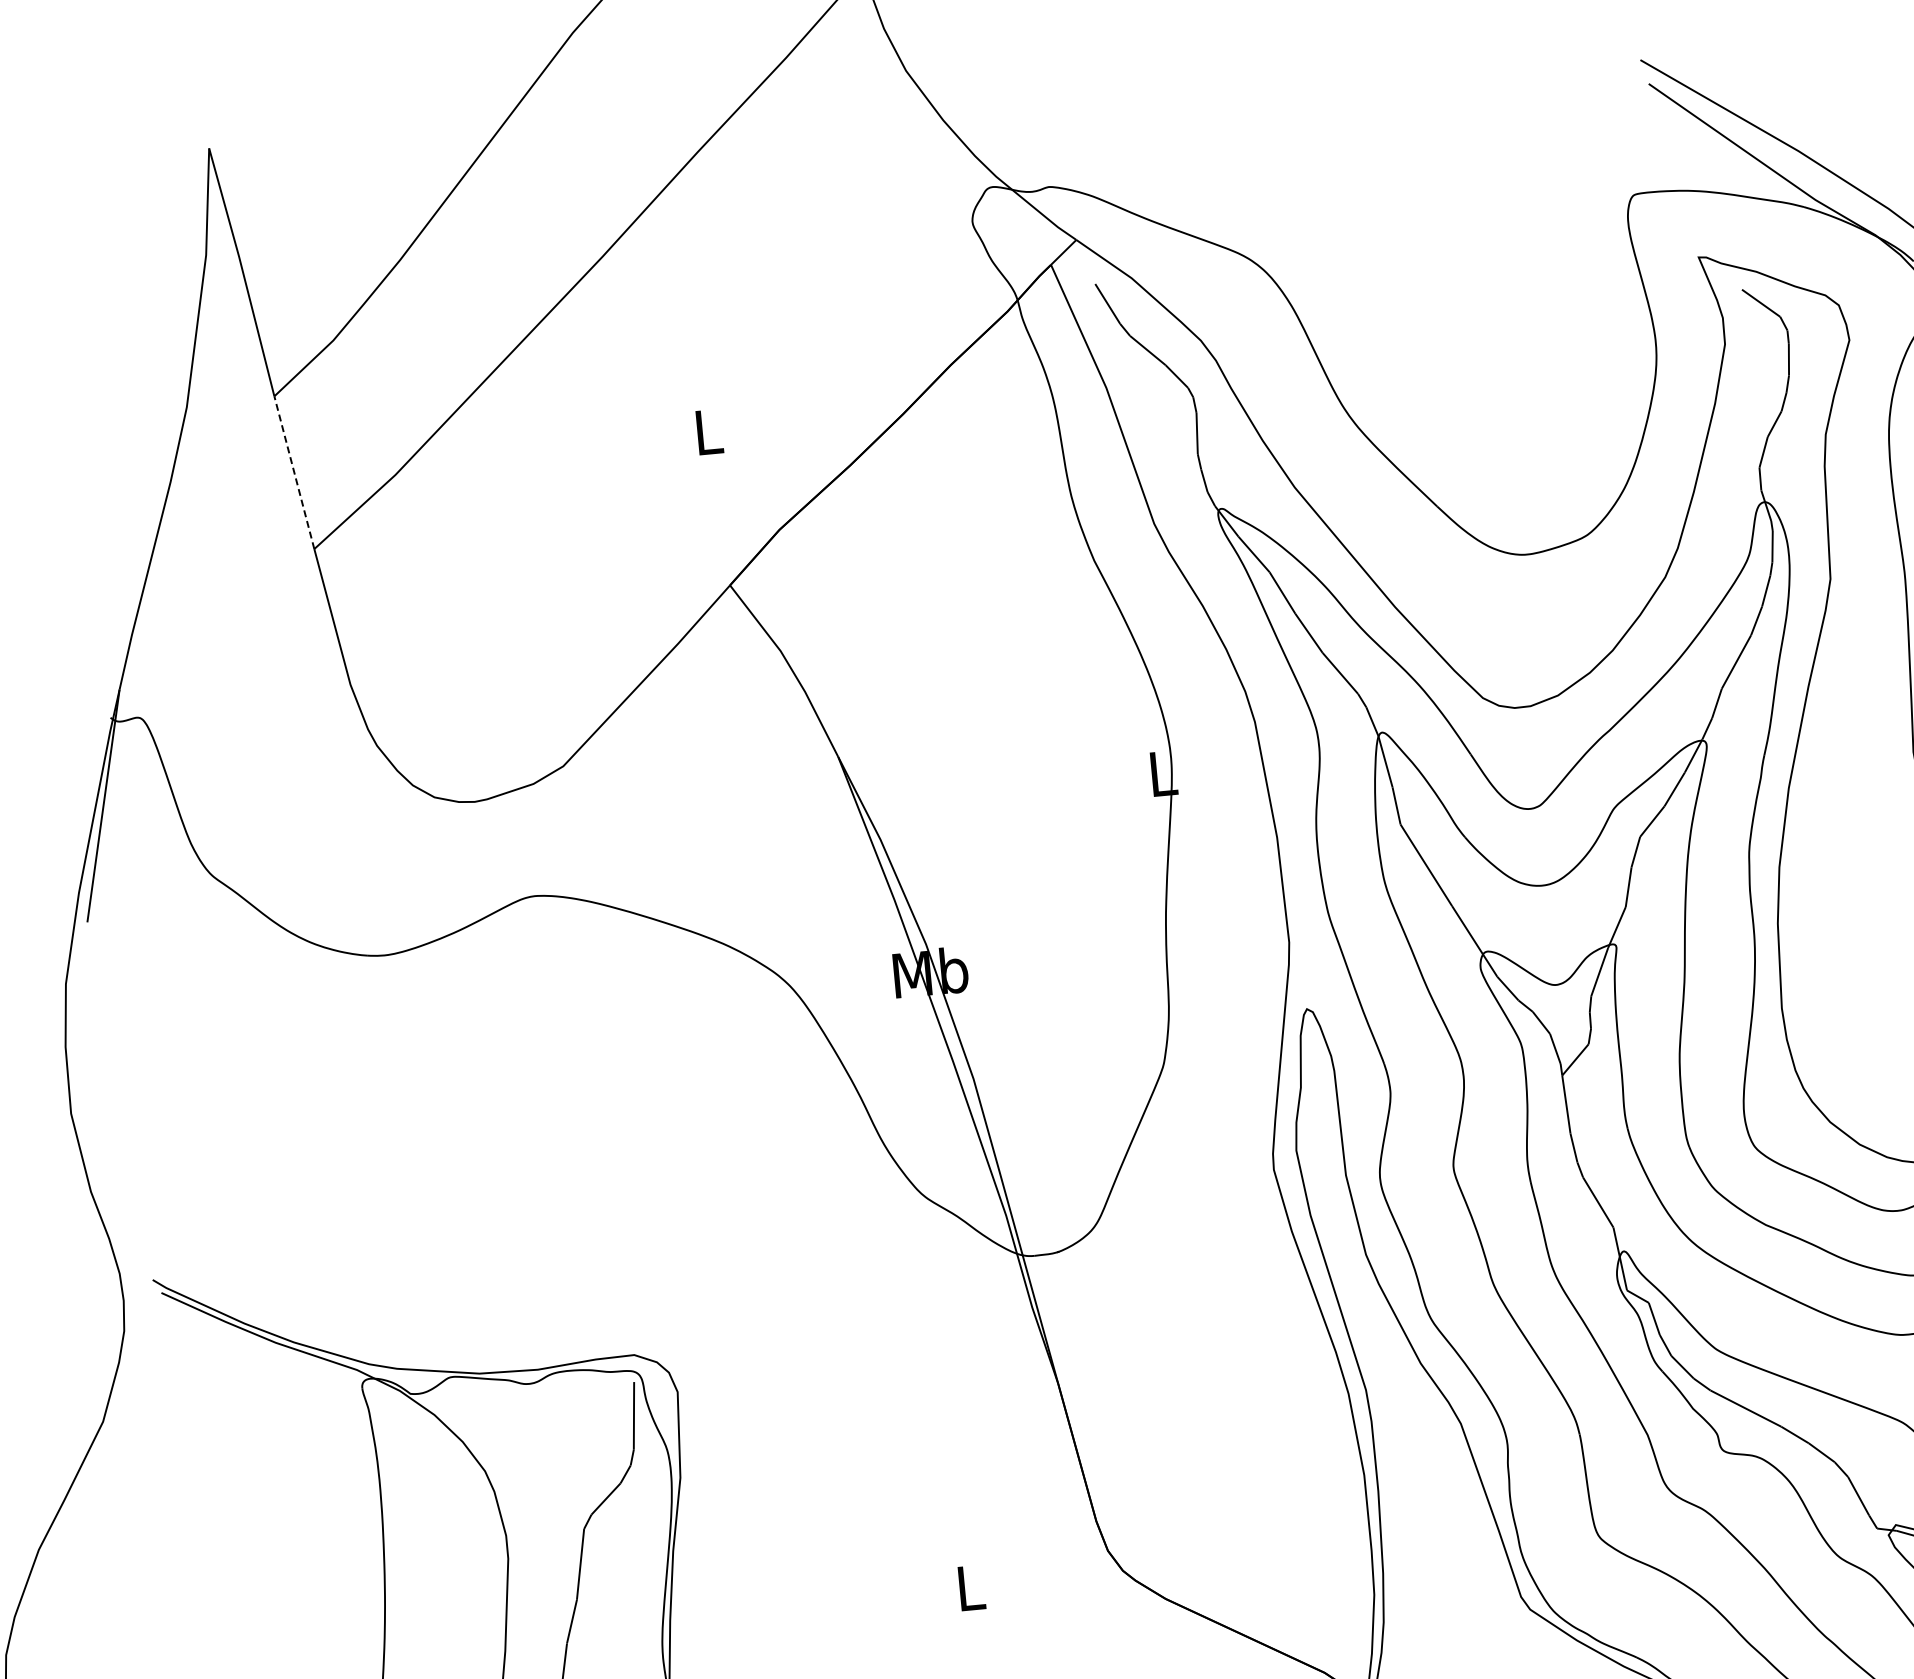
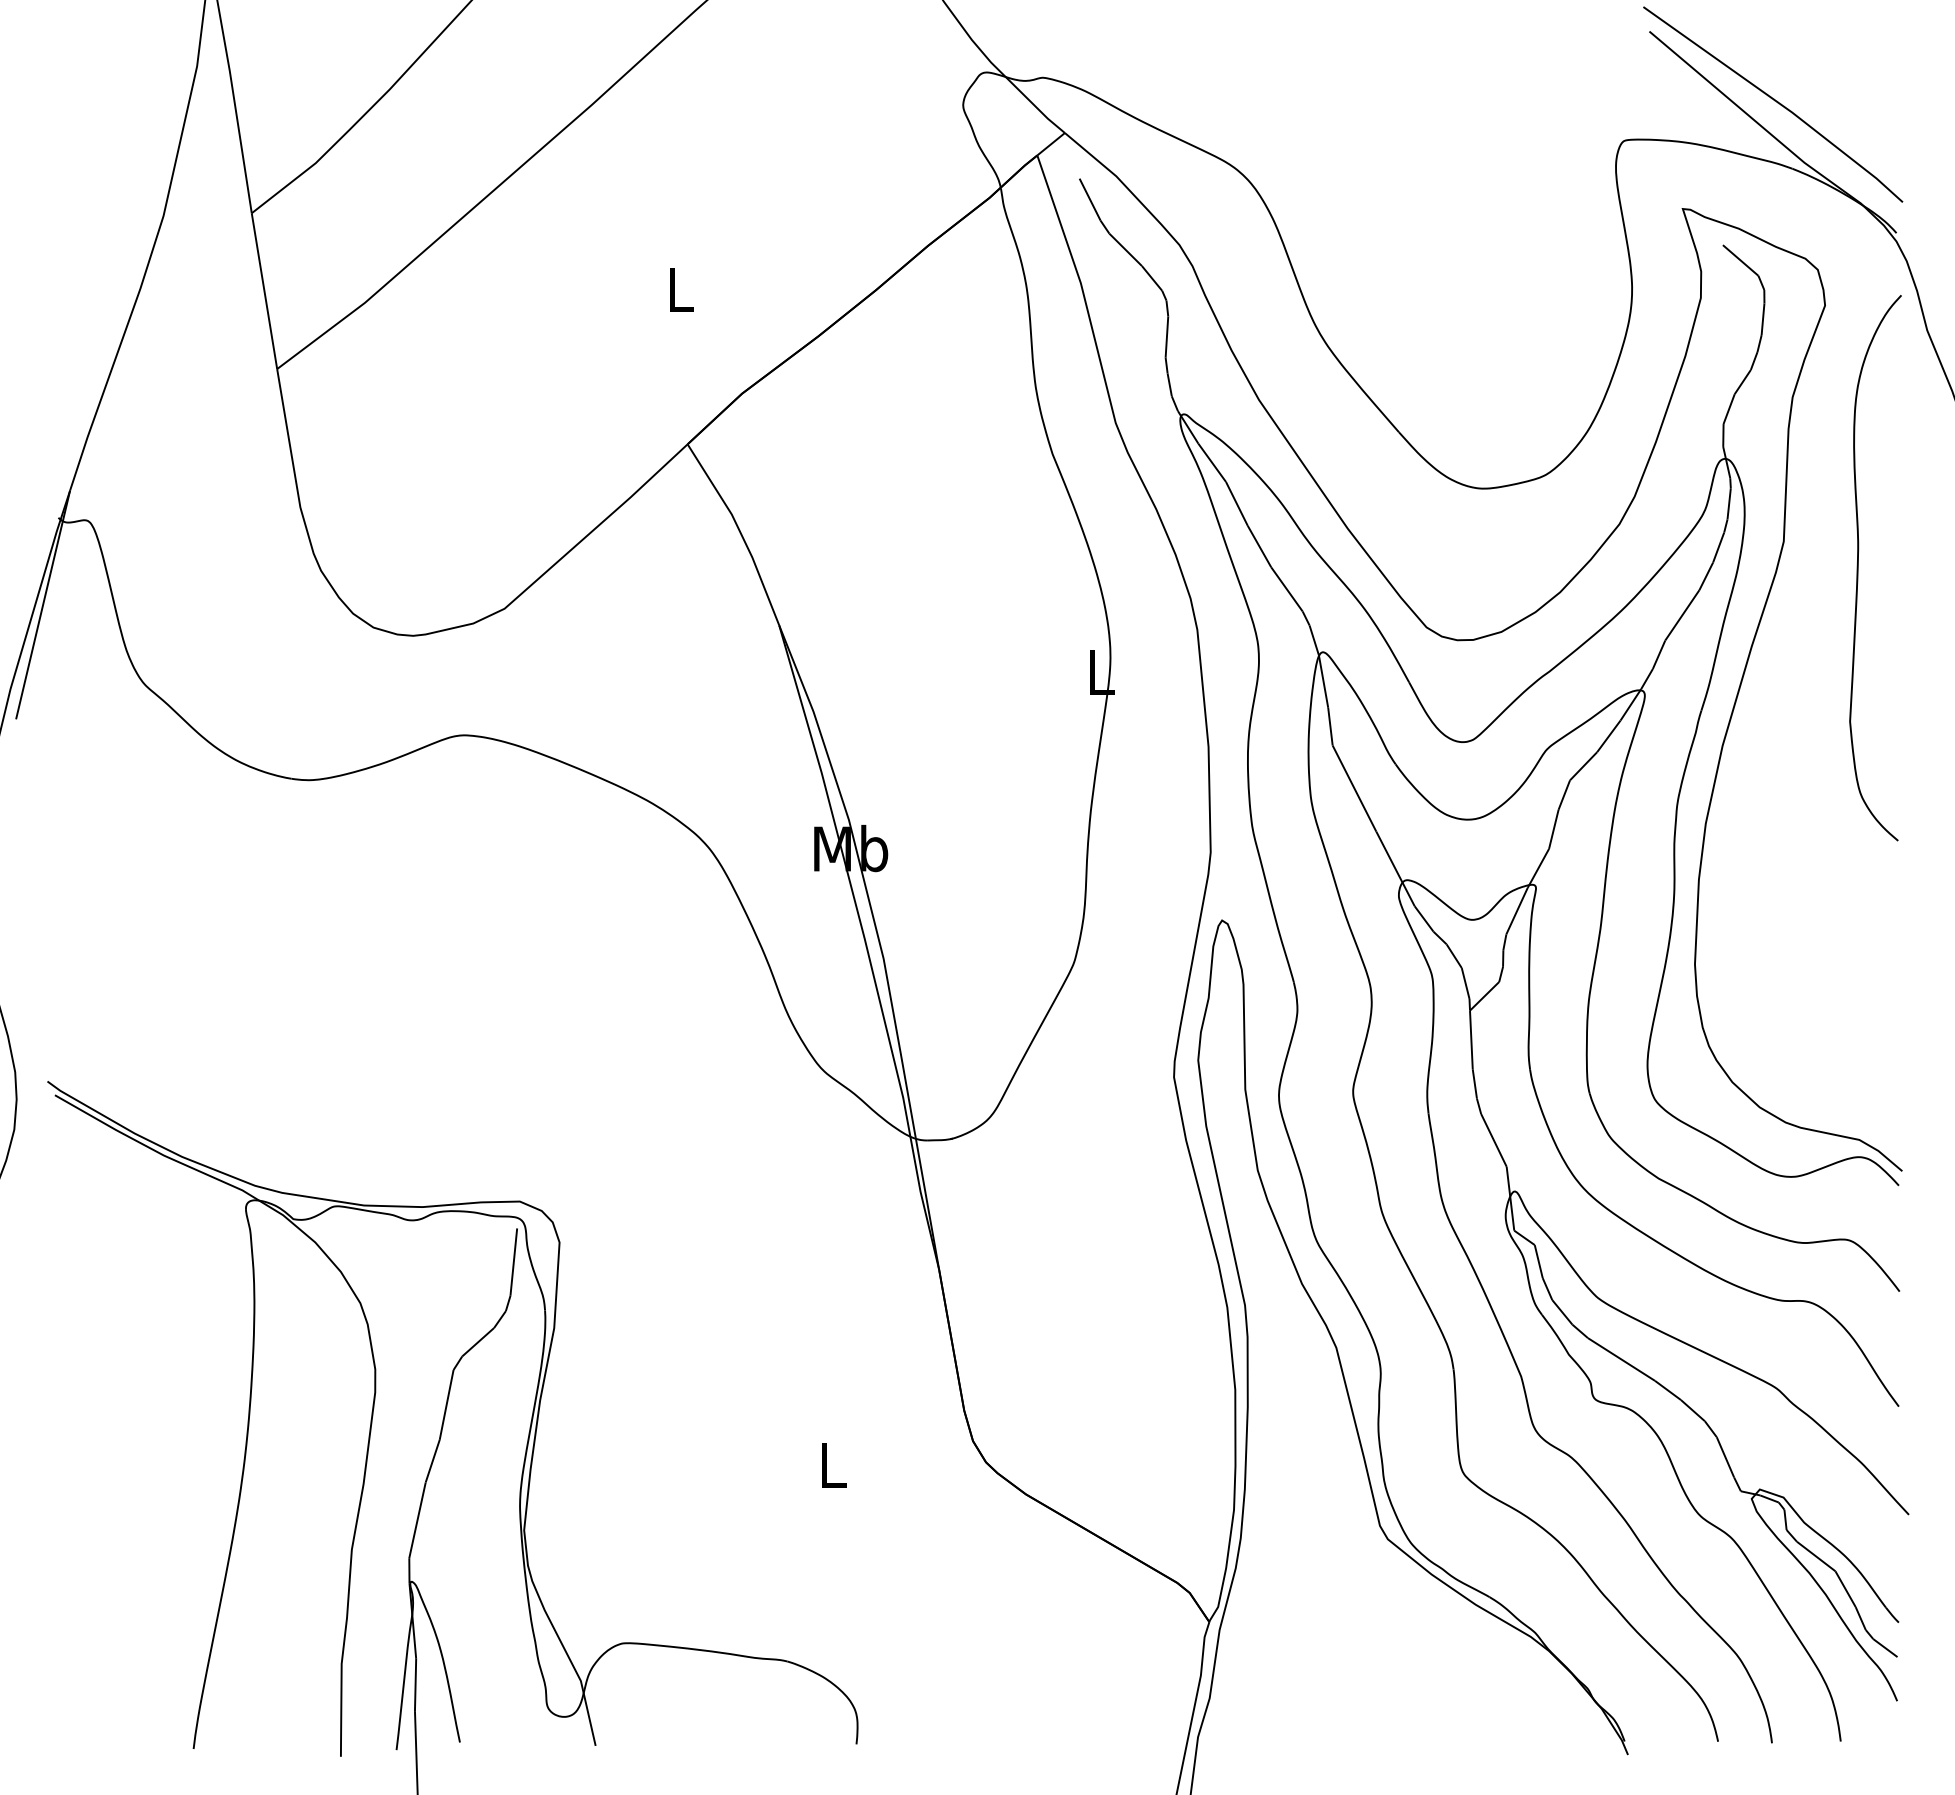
line: (294, 473) -> (264, 291), dashed -> solid

